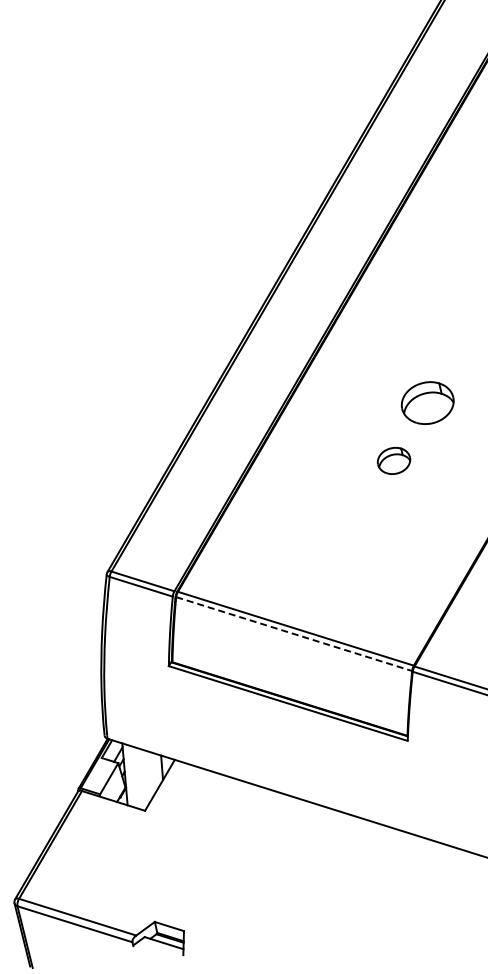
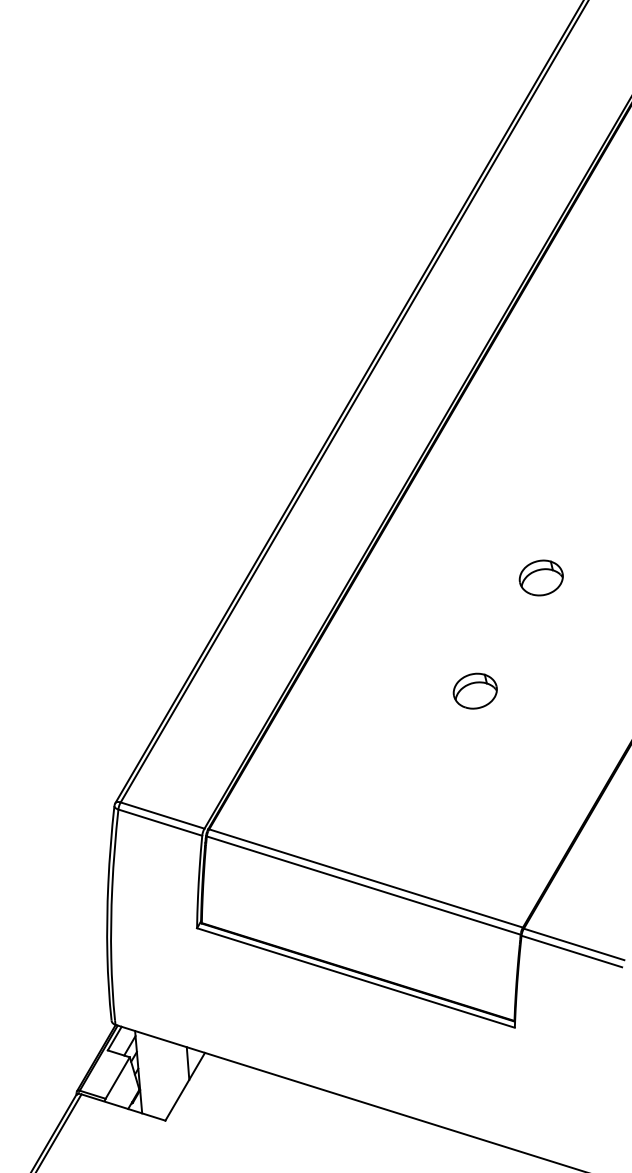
part: (427, 402) -> (541, 577), size x0.62
part: (393, 460) -> (474, 690), moved
line: (294, 634) -> (364, 886), dashed -> solid

